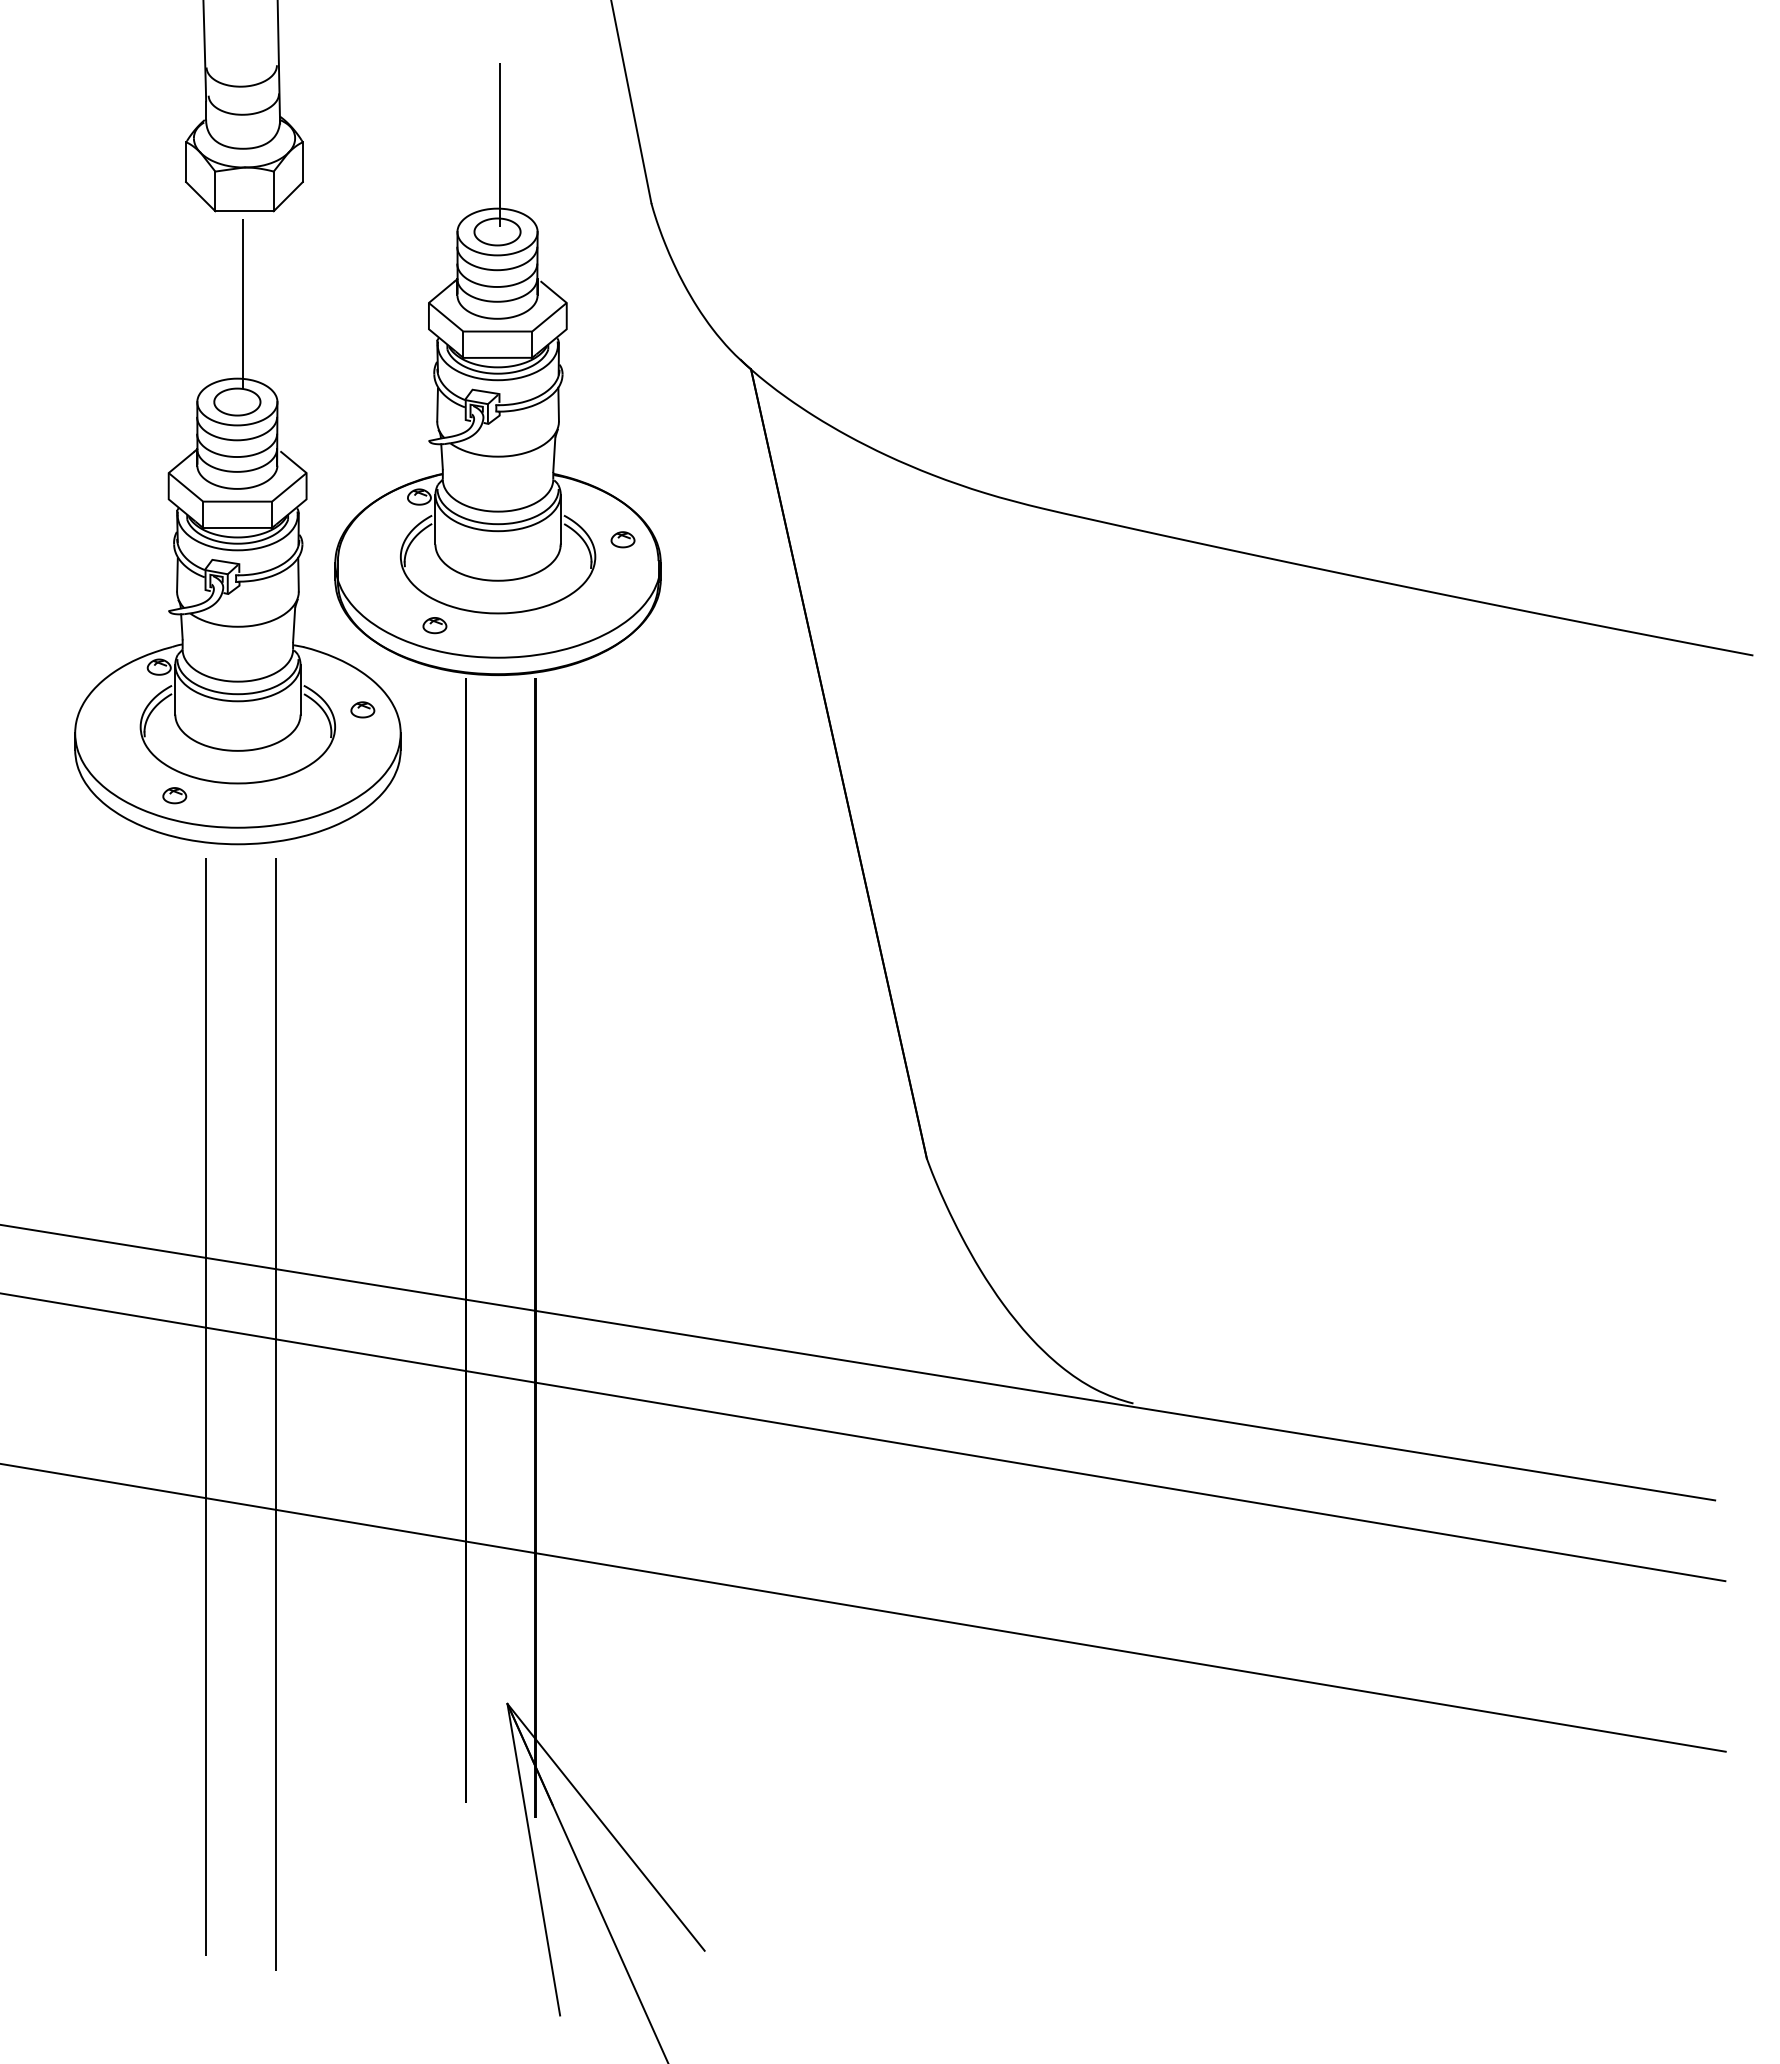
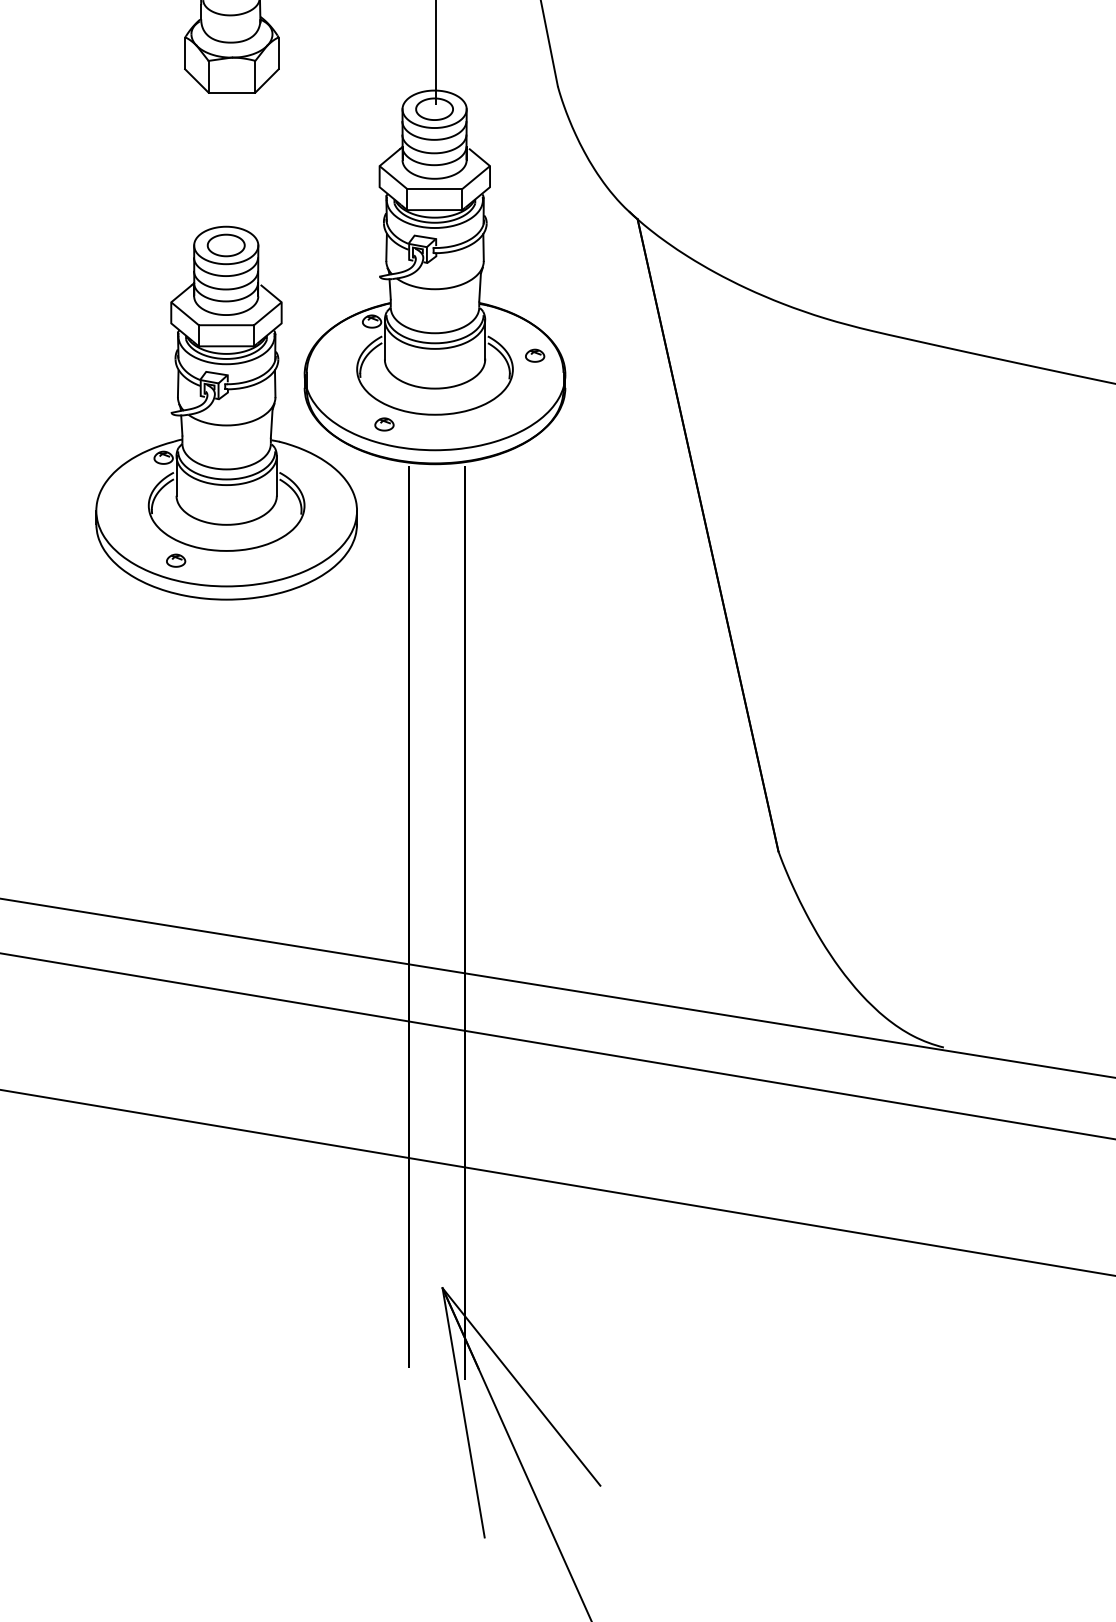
line: (243, 303) -> (231, 166), removed
part: (362, 709) -> (326, 491), removed
line: (206, 1406) -> (201, 1049), removed
line: (275, 1414) -> (256, 1056), removed

